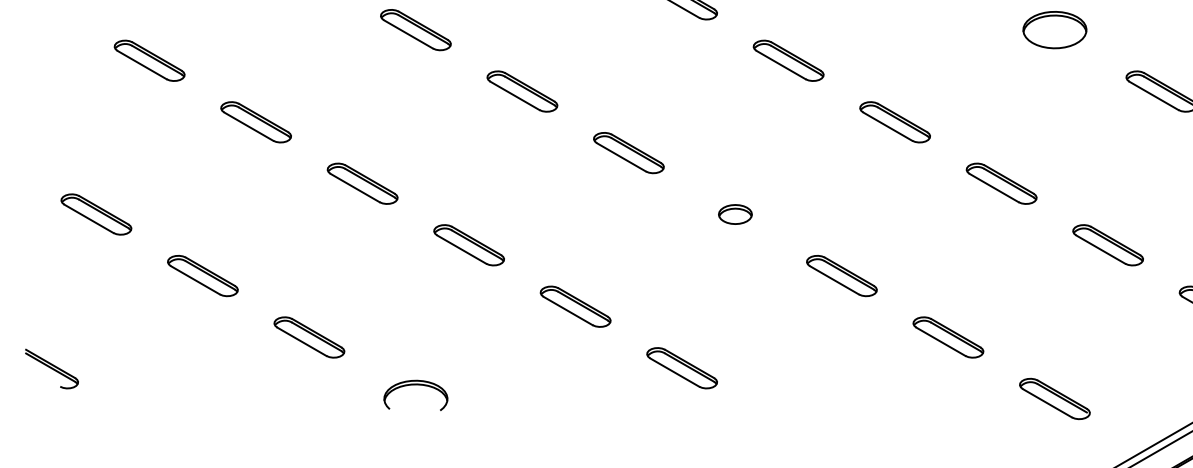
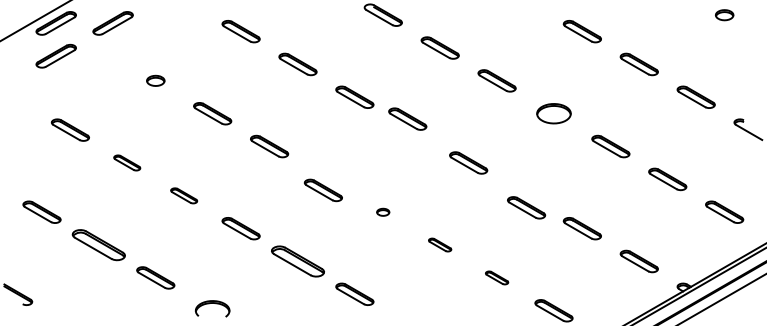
part: (788, 59) -> (407, 118), moved
part: (254, 121) -> (126, 162), size x0.7
part: (629, 153) -> (323, 190), moved
part: (361, 183) -> (183, 195), size x0.7
part: (1001, 183) -> (526, 207), moved
part: (733, 214) -> (382, 212), size x0.7
part: (202, 274) -> (98, 244), size x1.4
part: (840, 274) -> (439, 244), size x0.6
part: (574, 306) -> (297, 261), size x1.4
part: (947, 336) -> (496, 277), size x0.6

